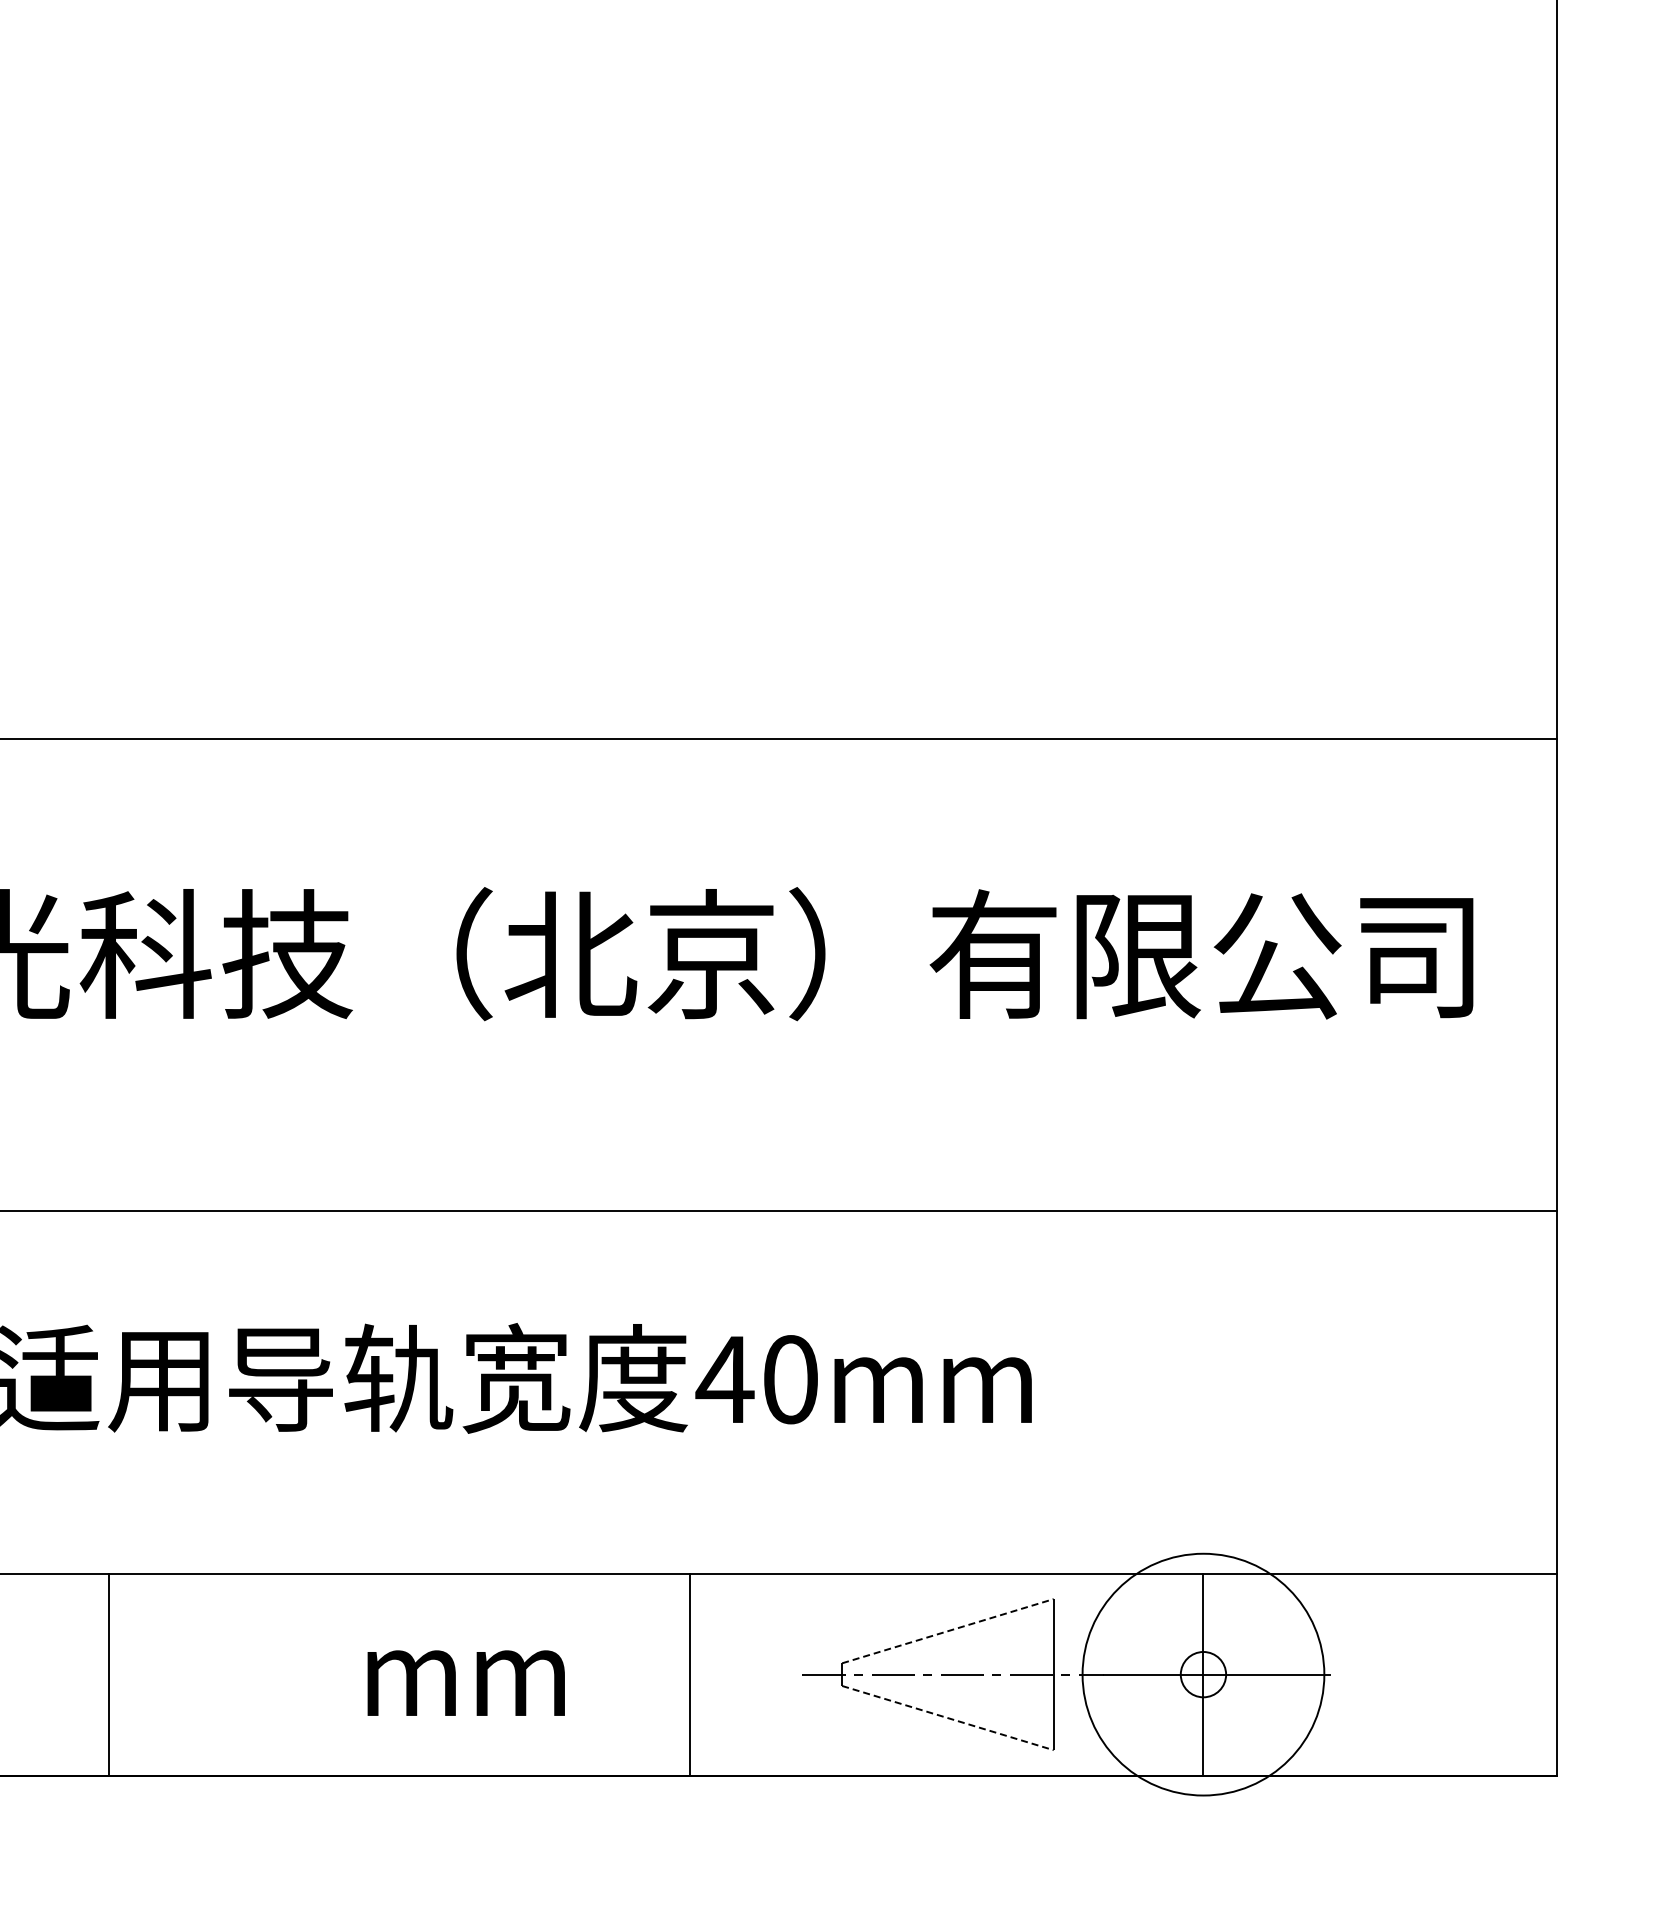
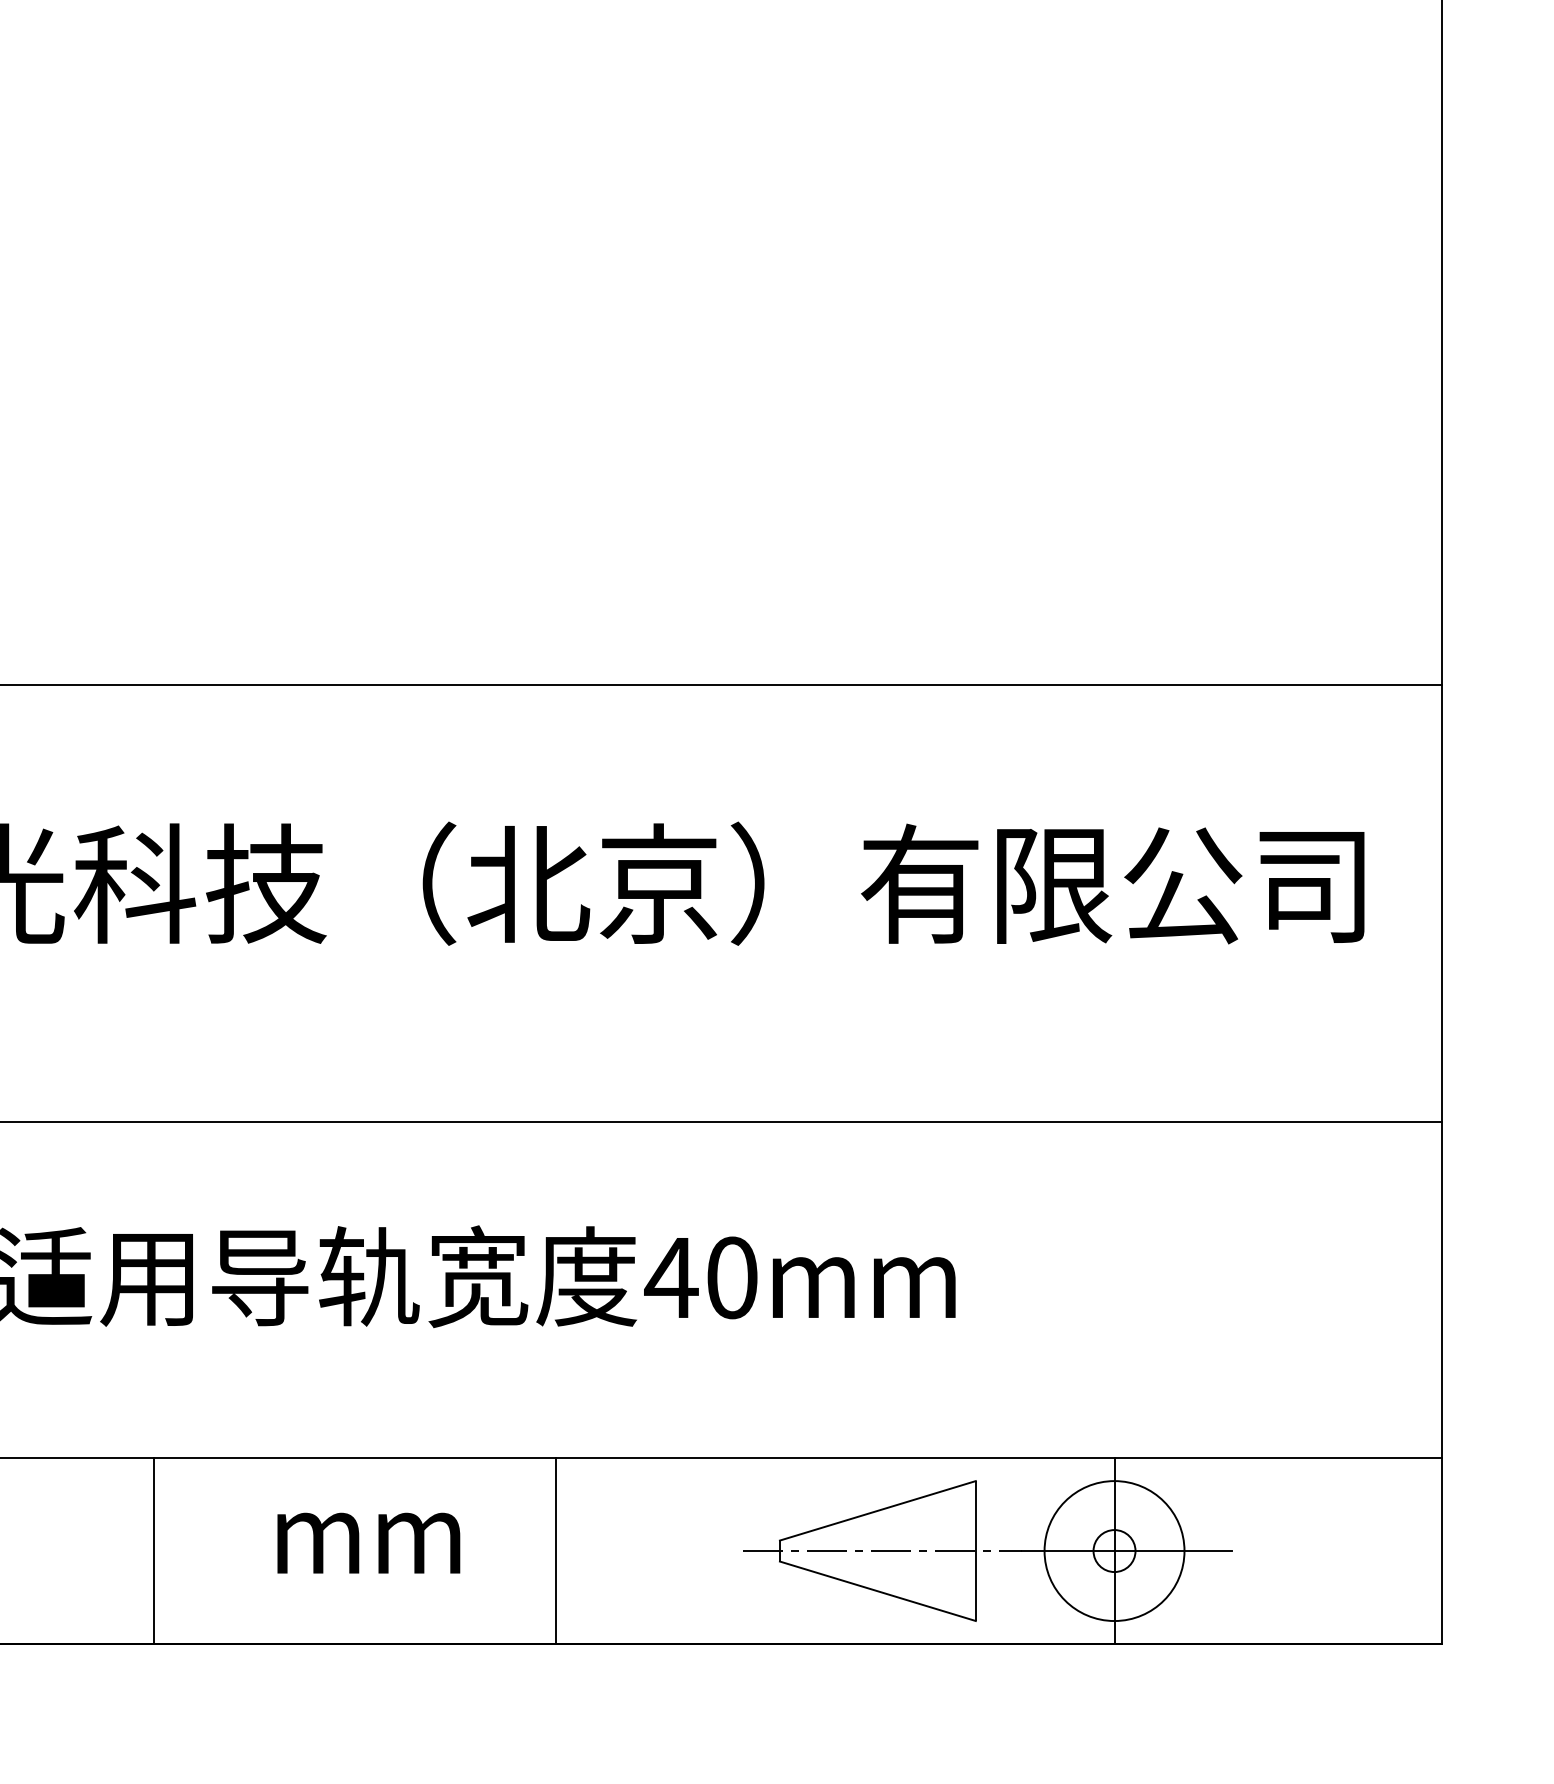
line: (947, 1631) -> (877, 1511), dashed -> solid
line: (108, 1674) -> (154, 1550), moved
line: (689, 1674) -> (556, 1550), moved
circle: (1203, 1674) -> (1114, 1550), size x0.62
text: (465, 1682) -> (368, 1542), moved
line: (947, 1718) -> (877, 1591), dashed -> solid

